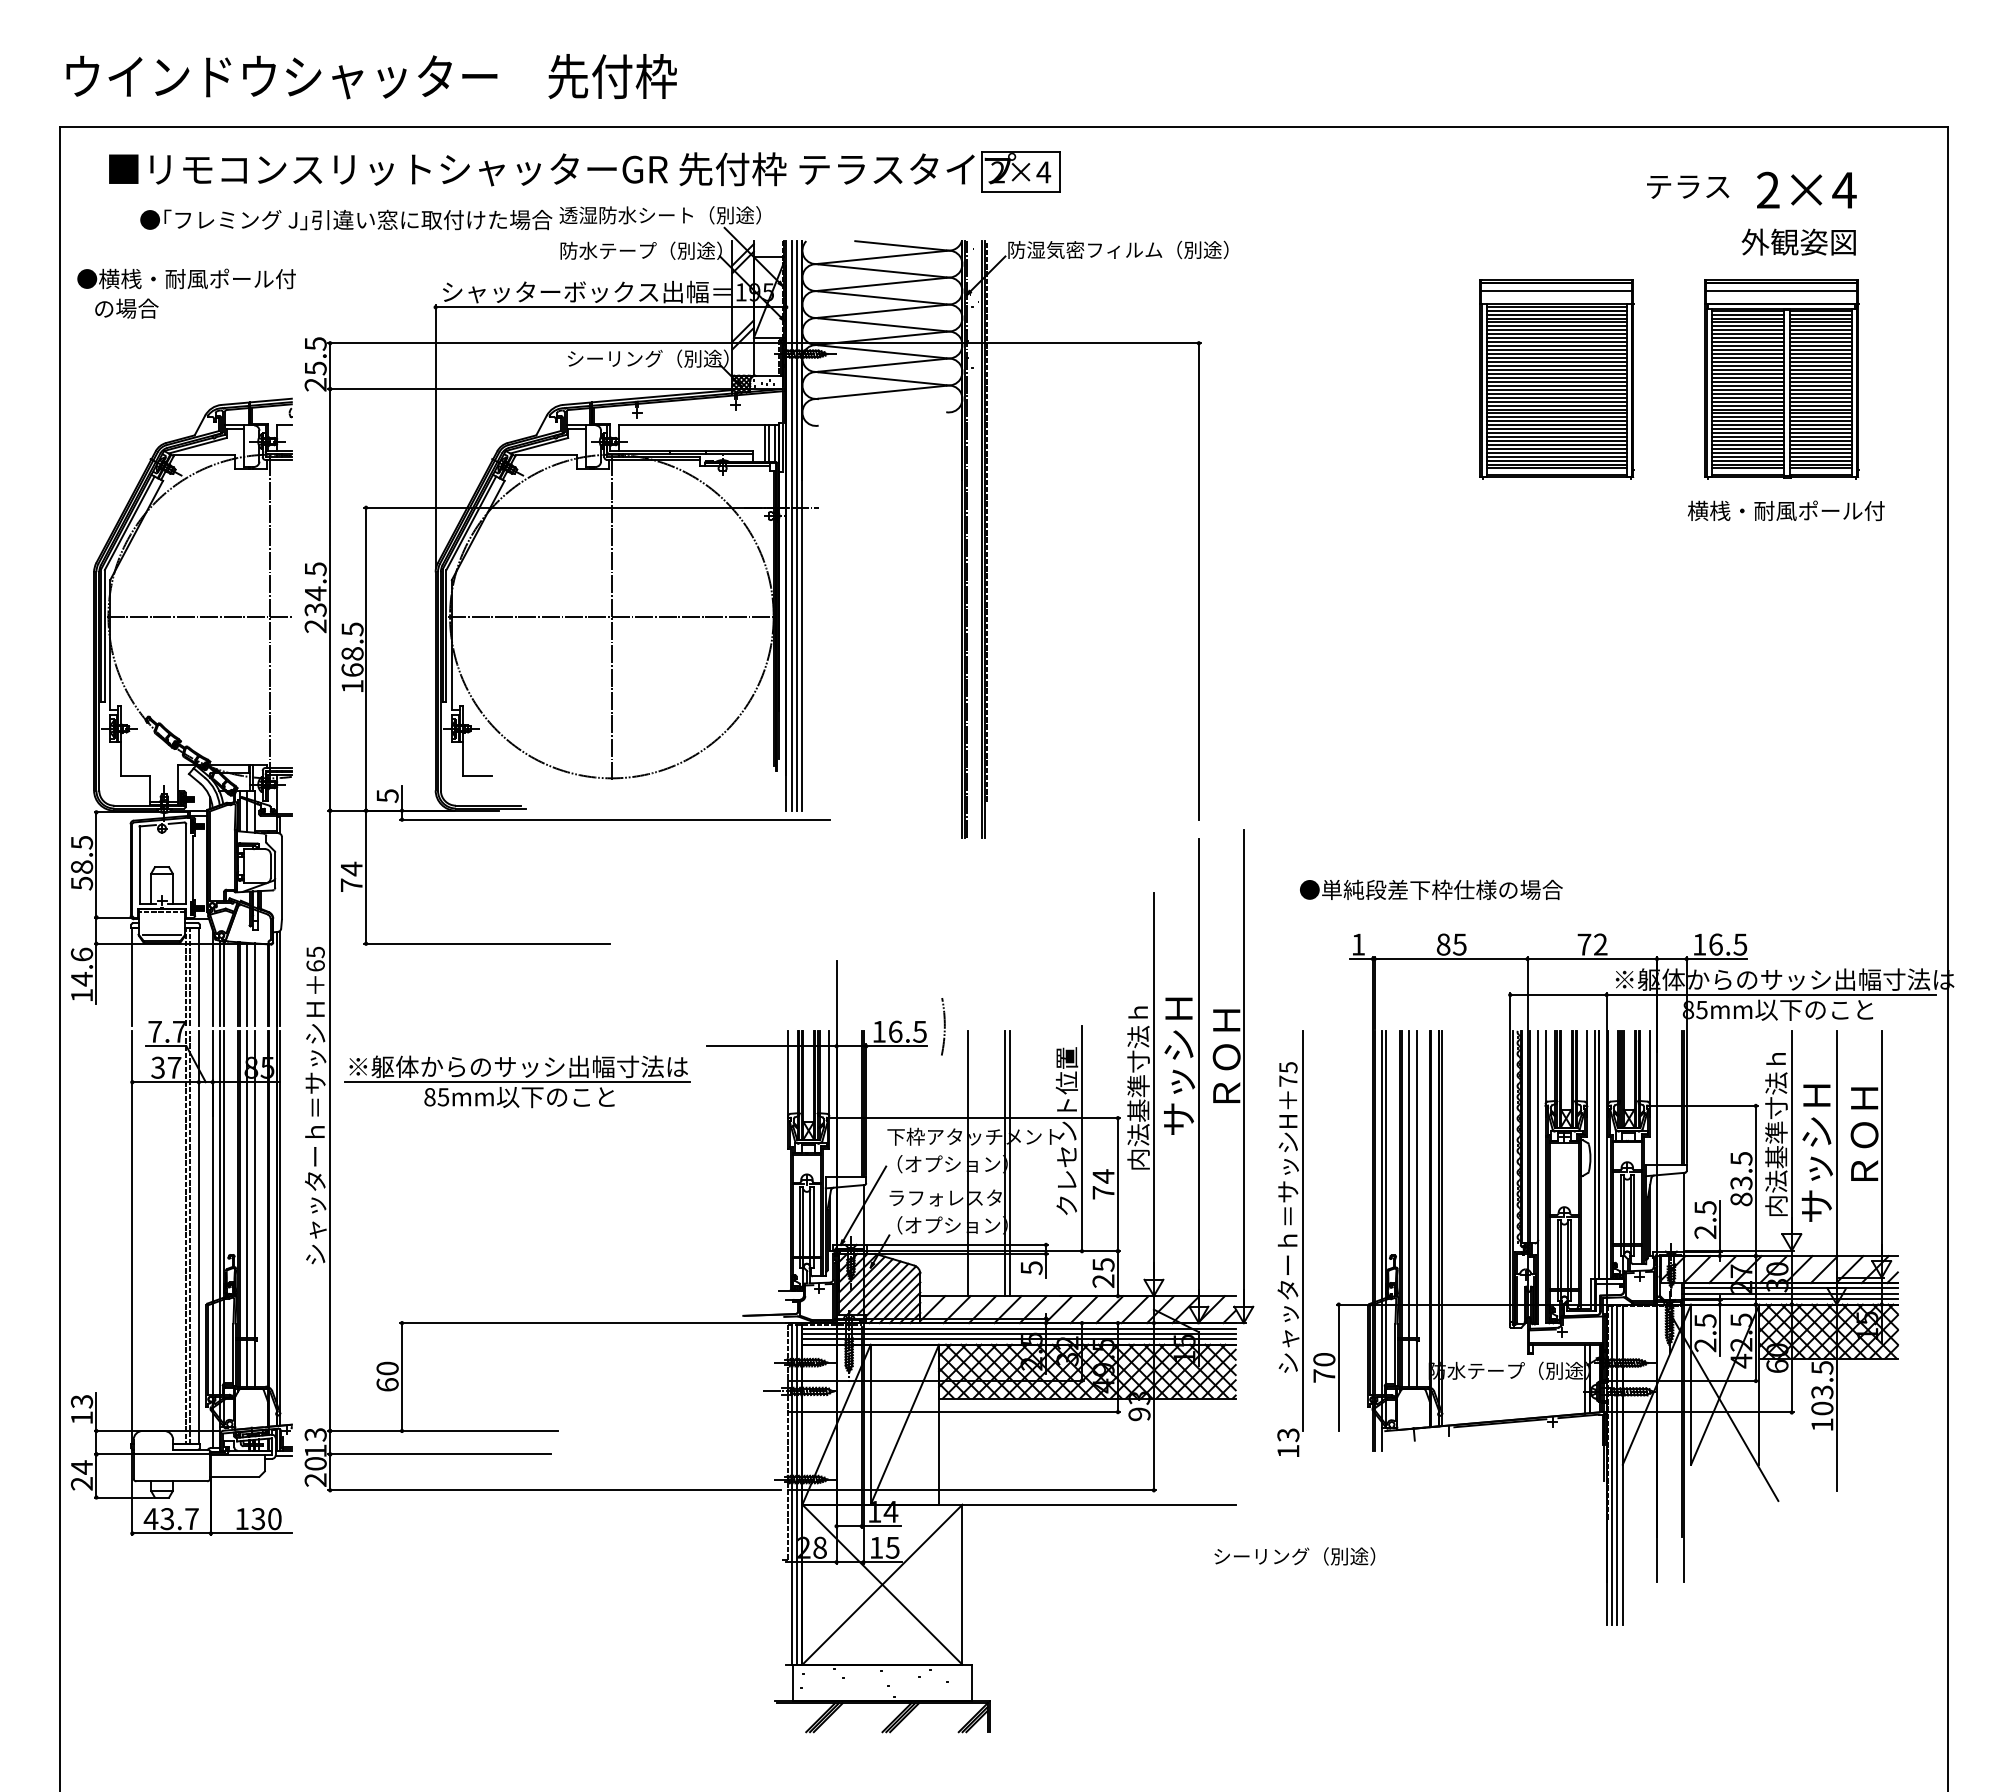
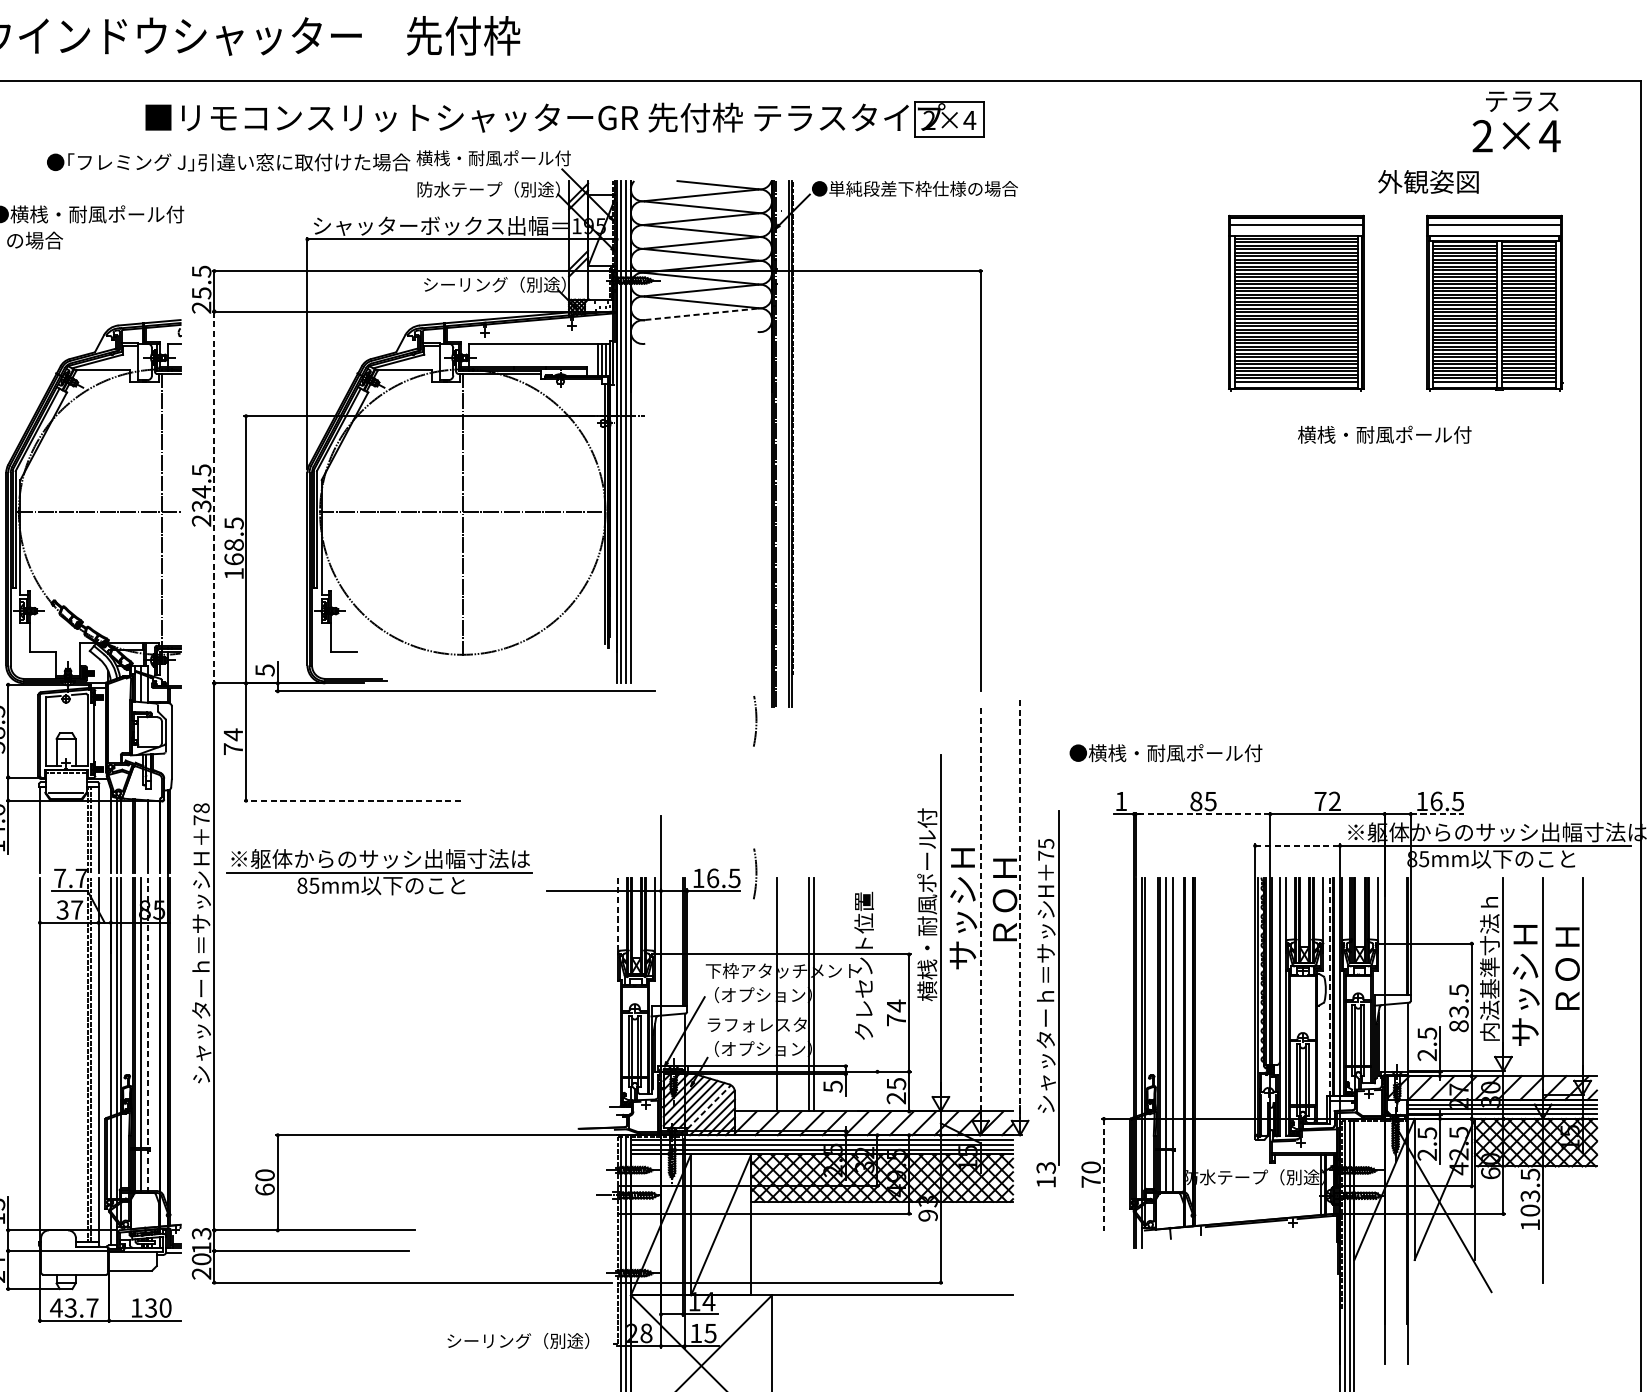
part: (584, 171) -> (564, 119), moved
text: (1688, 186) -> (1522, 101), moved
text: (659, 215) -> (504, 158), 透湿防水シート（別途） -> 横桟・耐風ポール付
text: (1798, 241) -> (1428, 181), moved
text: (1124, 249) -> (914, 188), 防湿気密フィルム（別途） -> ●単純段差下枠仕様の場合
line: (882, 392) -> (701, 314), solid -> dashed
text: (1785, 510) -> (1384, 434), moved
line: (330, 599) -> (214, 497), solid -> dashed
arc: (943, 853) -> (755, 721), added
text: (1441, 889) -> (1194, 752), ●単純段差下枠仕様の場合 -> ●横桟・耐風ポール付
line: (487, 943) -> (353, 800), solid -> dashed
text: (315, 958) -> (201, 813), 65 -> 78
line: (1450, 959) -> (1202, 814), solid -> dashed
line: (1717, 959) -> (1437, 814), solid -> dashed
line: (247, 983) -> (141, 835), removed
line: (1558, 994) -> (1297, 845), solid -> dashed
text: (1138, 1061) -> (927, 904), 内法基準寸法ｈ -> 横桟・耐風ポール付
line: (1243, 1067) -> (1019, 909), solid -> dashed
line: (1198, 1071) -> (980, 913), solid -> dashed
line: (788, 1073) -> (618, 915), solid -> dashed
part: (517, 1081) -> (379, 871), moved
line: (1082, 1138) -> (877, 972), removed
line: (1594, 1154) -> (1329, 986), solid -> dashed
line: (255, 1209) -> (148, 1035), solid -> dashed
part: (1290, 1243) -> (1048, 998), moved
line: (891, 1290) -> (709, 1106), solid -> dashed
line: (1338, 1368) -> (1103, 1175), solid -> dashed
text: (1294, 1556) -> (518, 1341), moved

